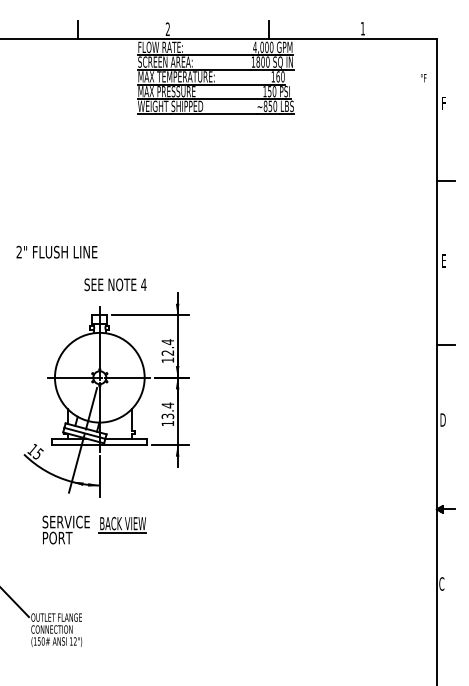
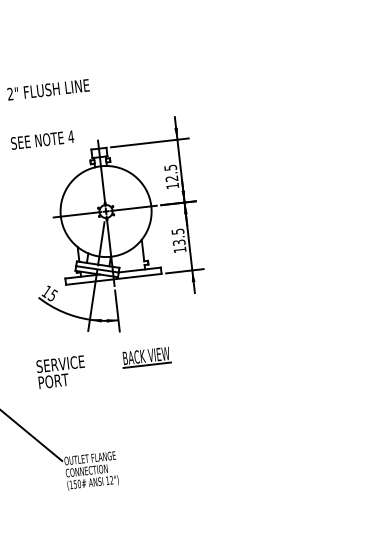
text: (115, 284) -> (42, 139), moved
text: (167, 342) -> (170, 168), 12.4 -> 12.5
text: (167, 405) -> (177, 231), 13.4 -> 13.5
text: (65, 529) -> (60, 371), moved

